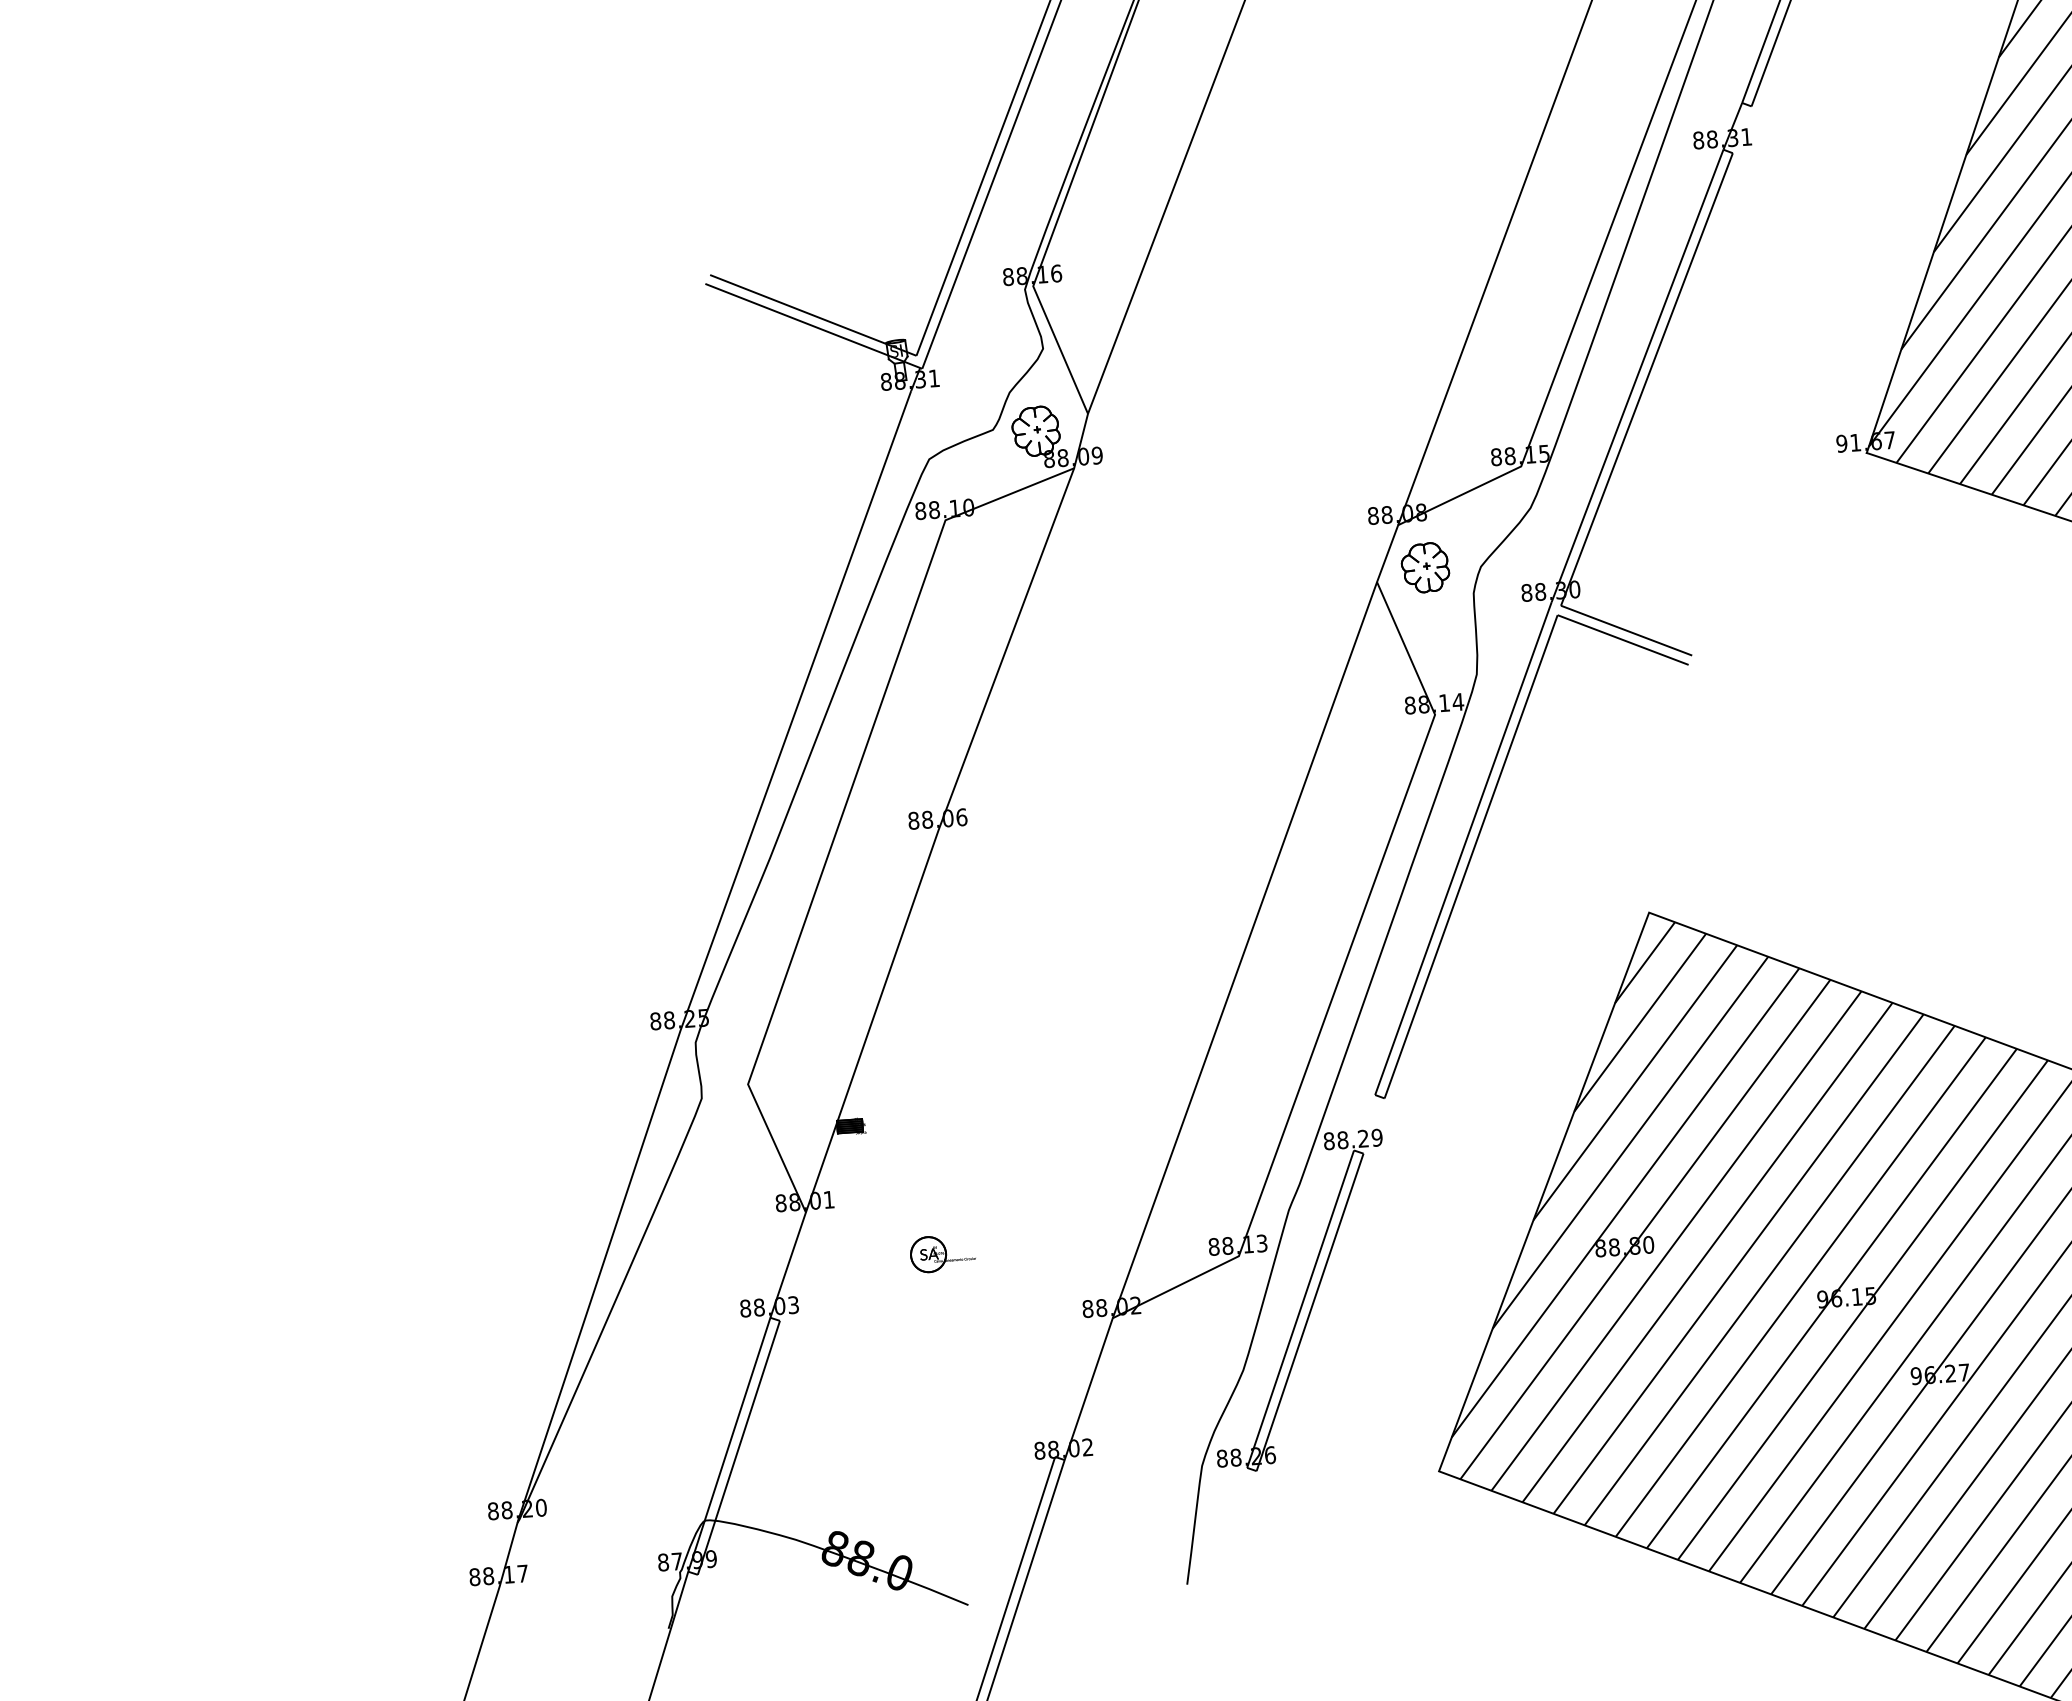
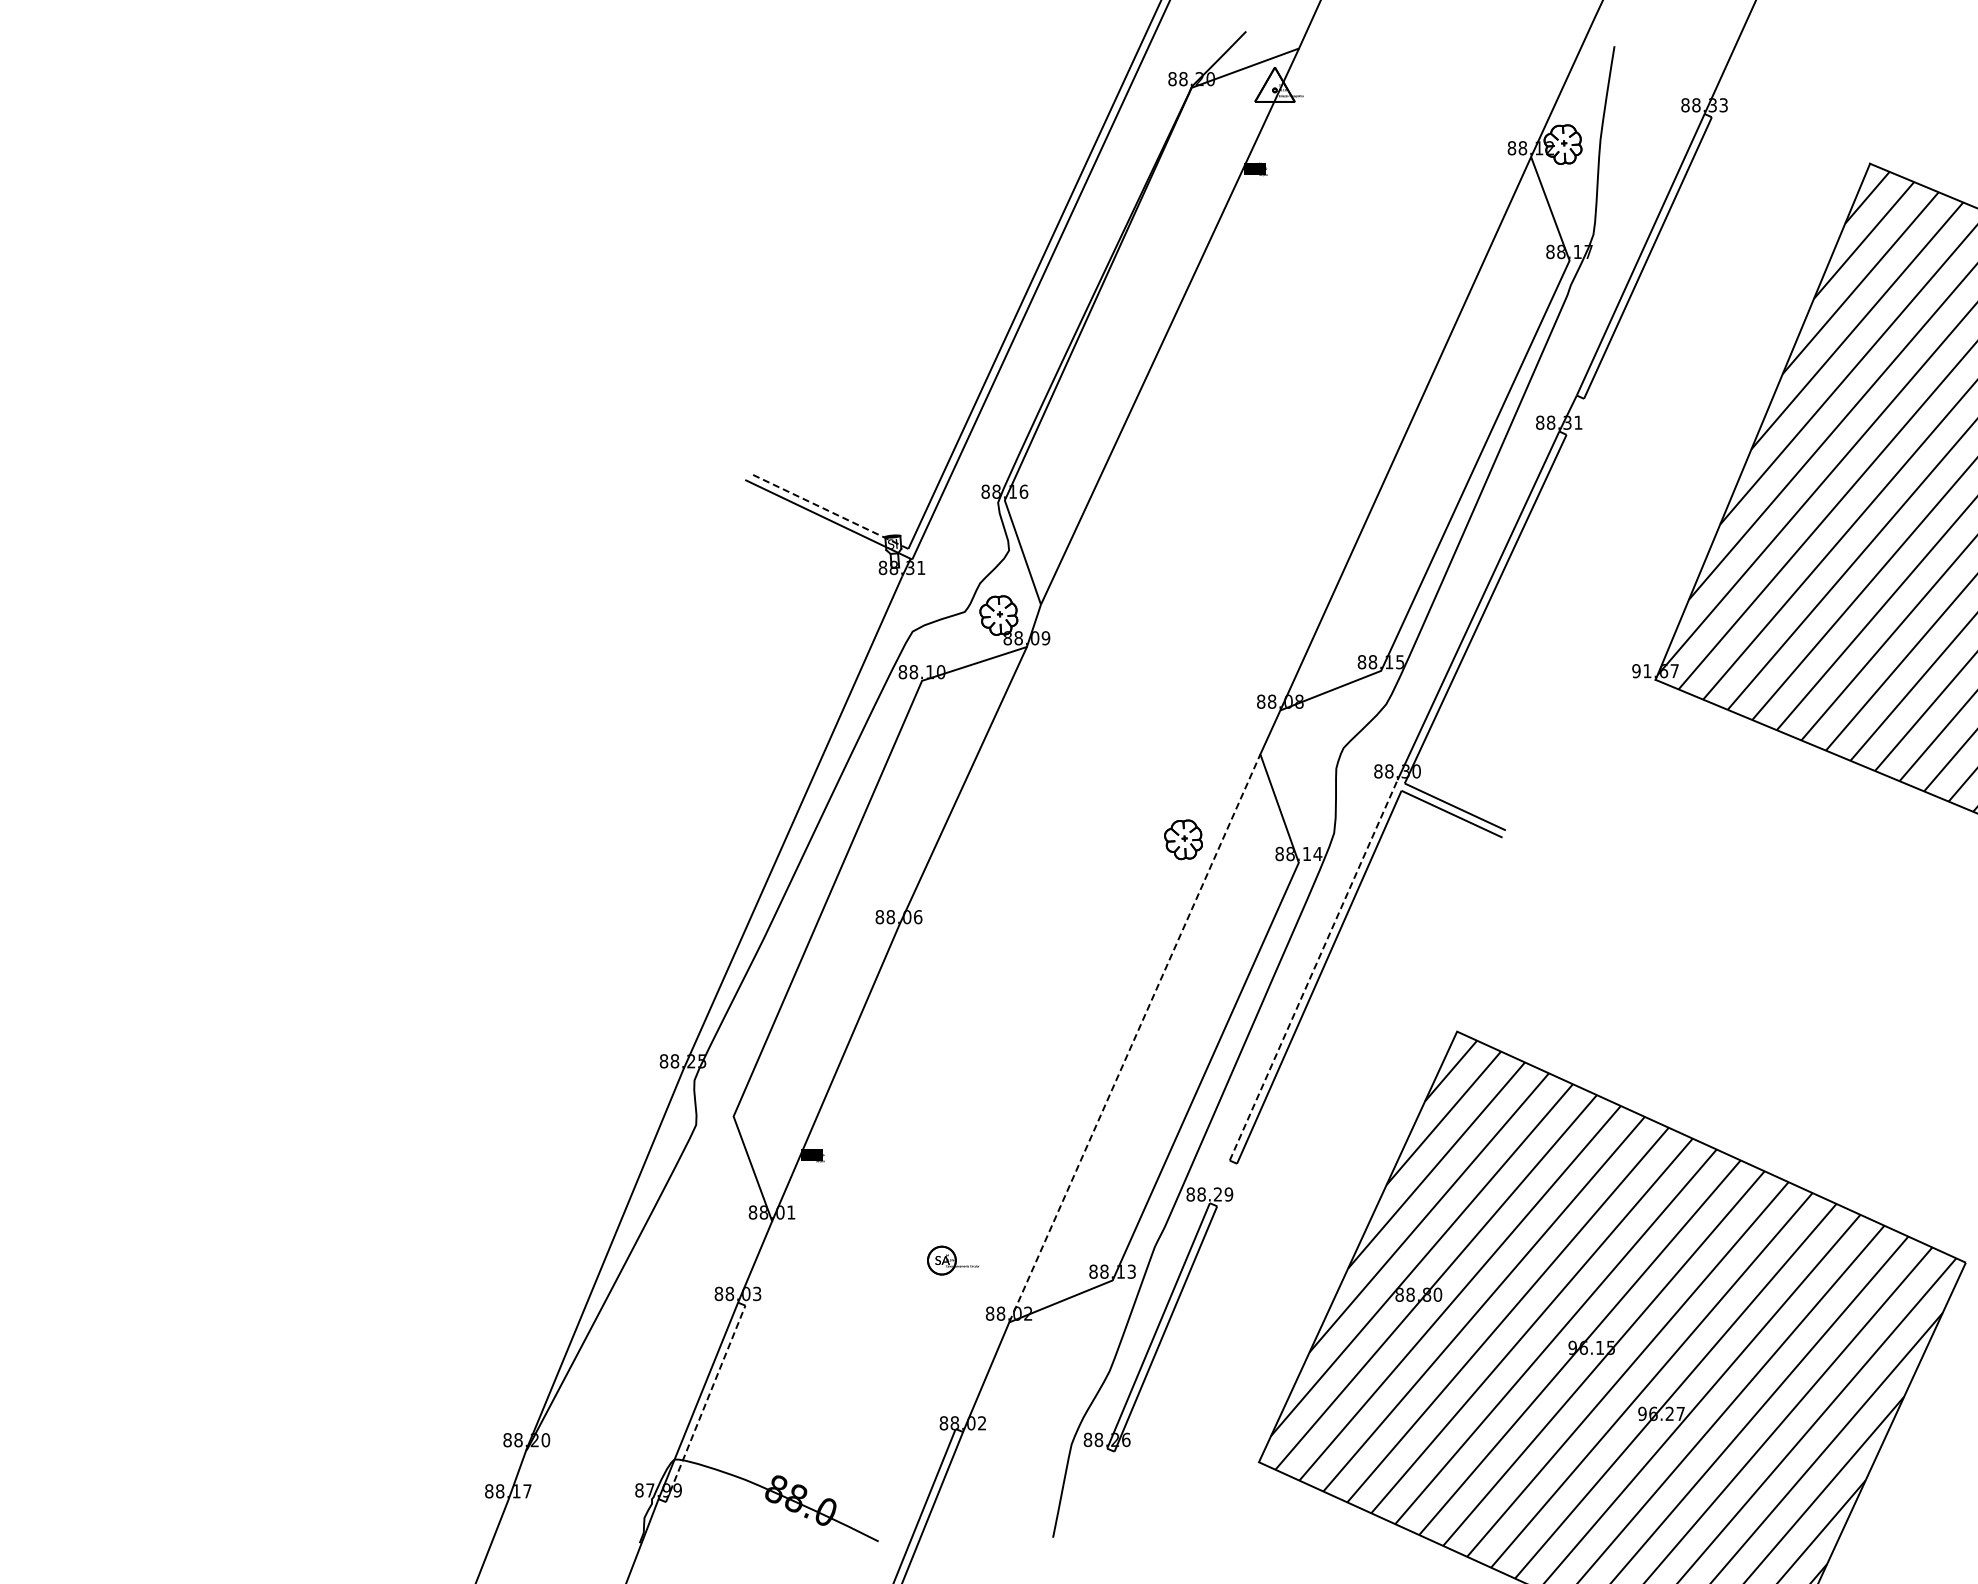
line: (812, 315) -> (828, 511), solid -> dashed
part: (1425, 567) -> (1183, 839), moved
line: (1463, 848) -> (1313, 970), solid -> dashed
line: (1244, 950) -> (1134, 1038), solid -> dashed
part: (943, 1253) -> (953, 1260), moved
line: (738, 1447) -> (705, 1403), solid -> dashed

